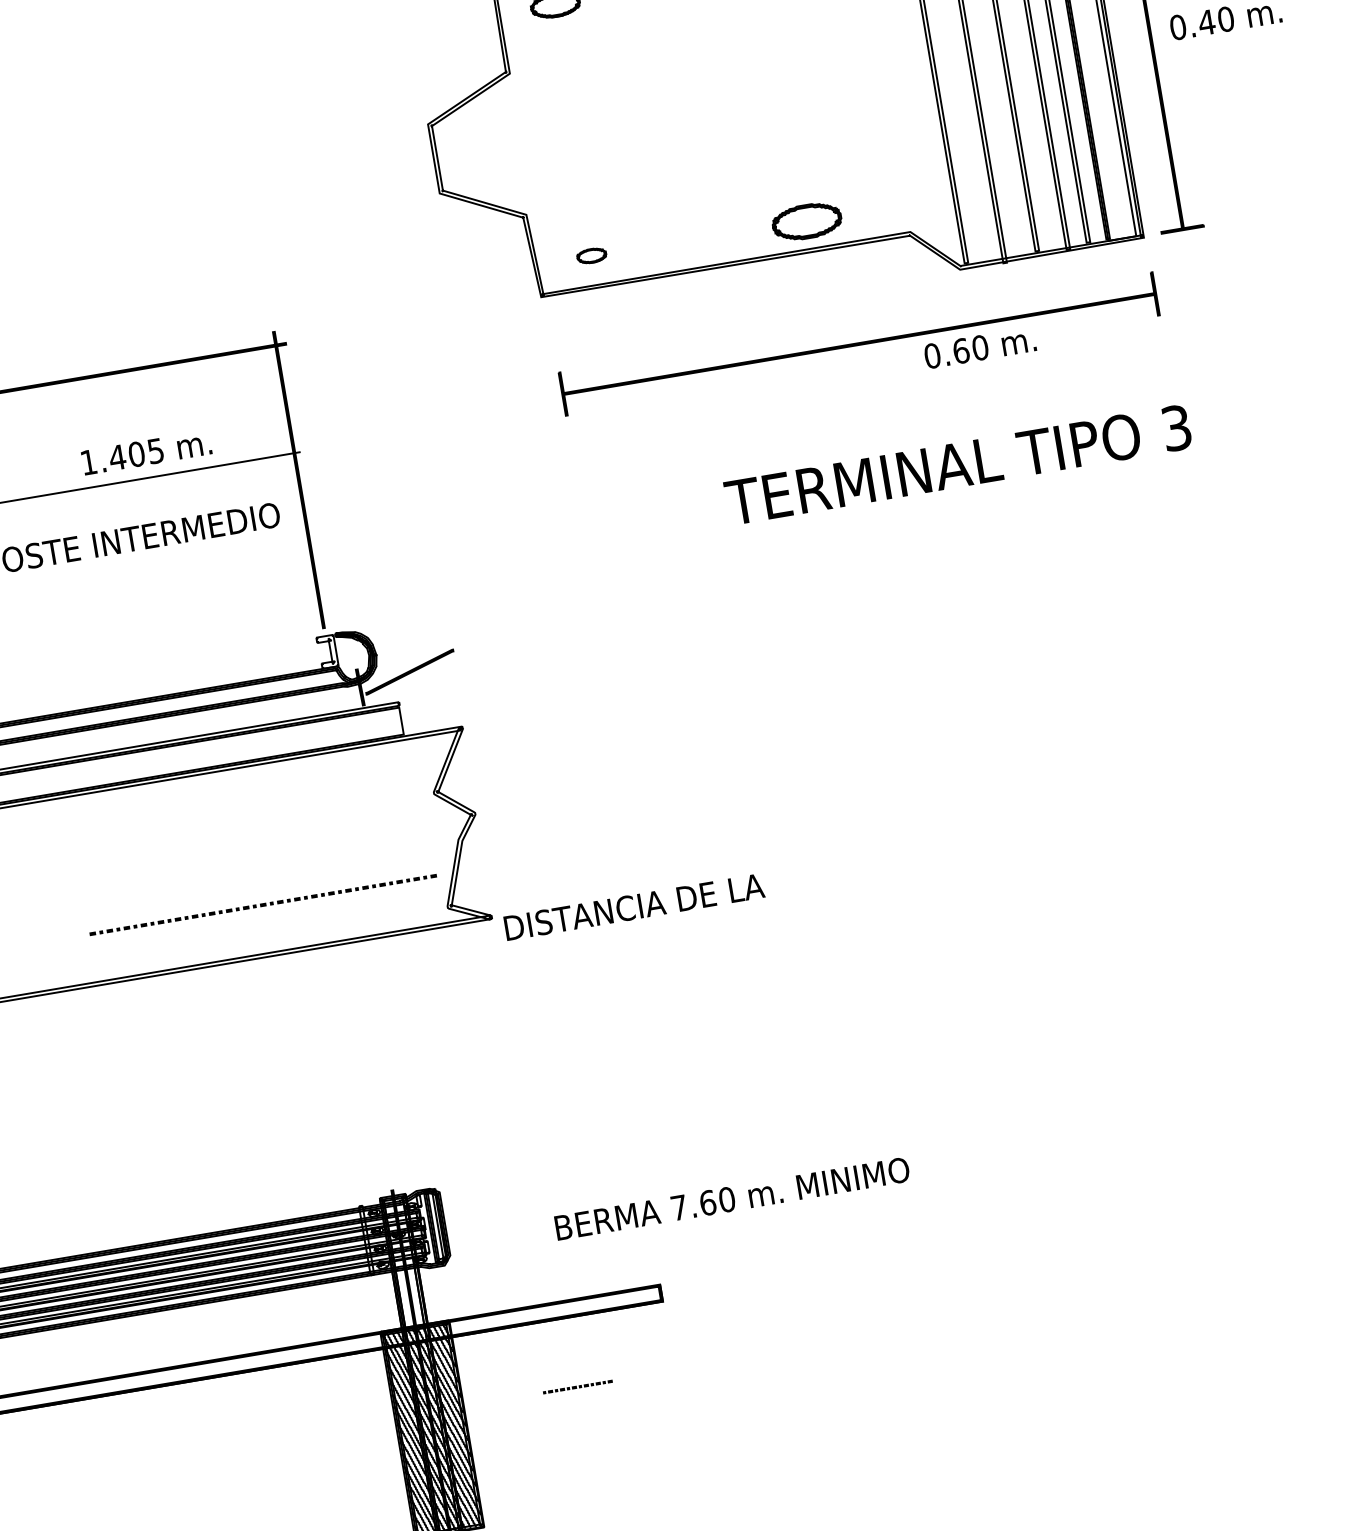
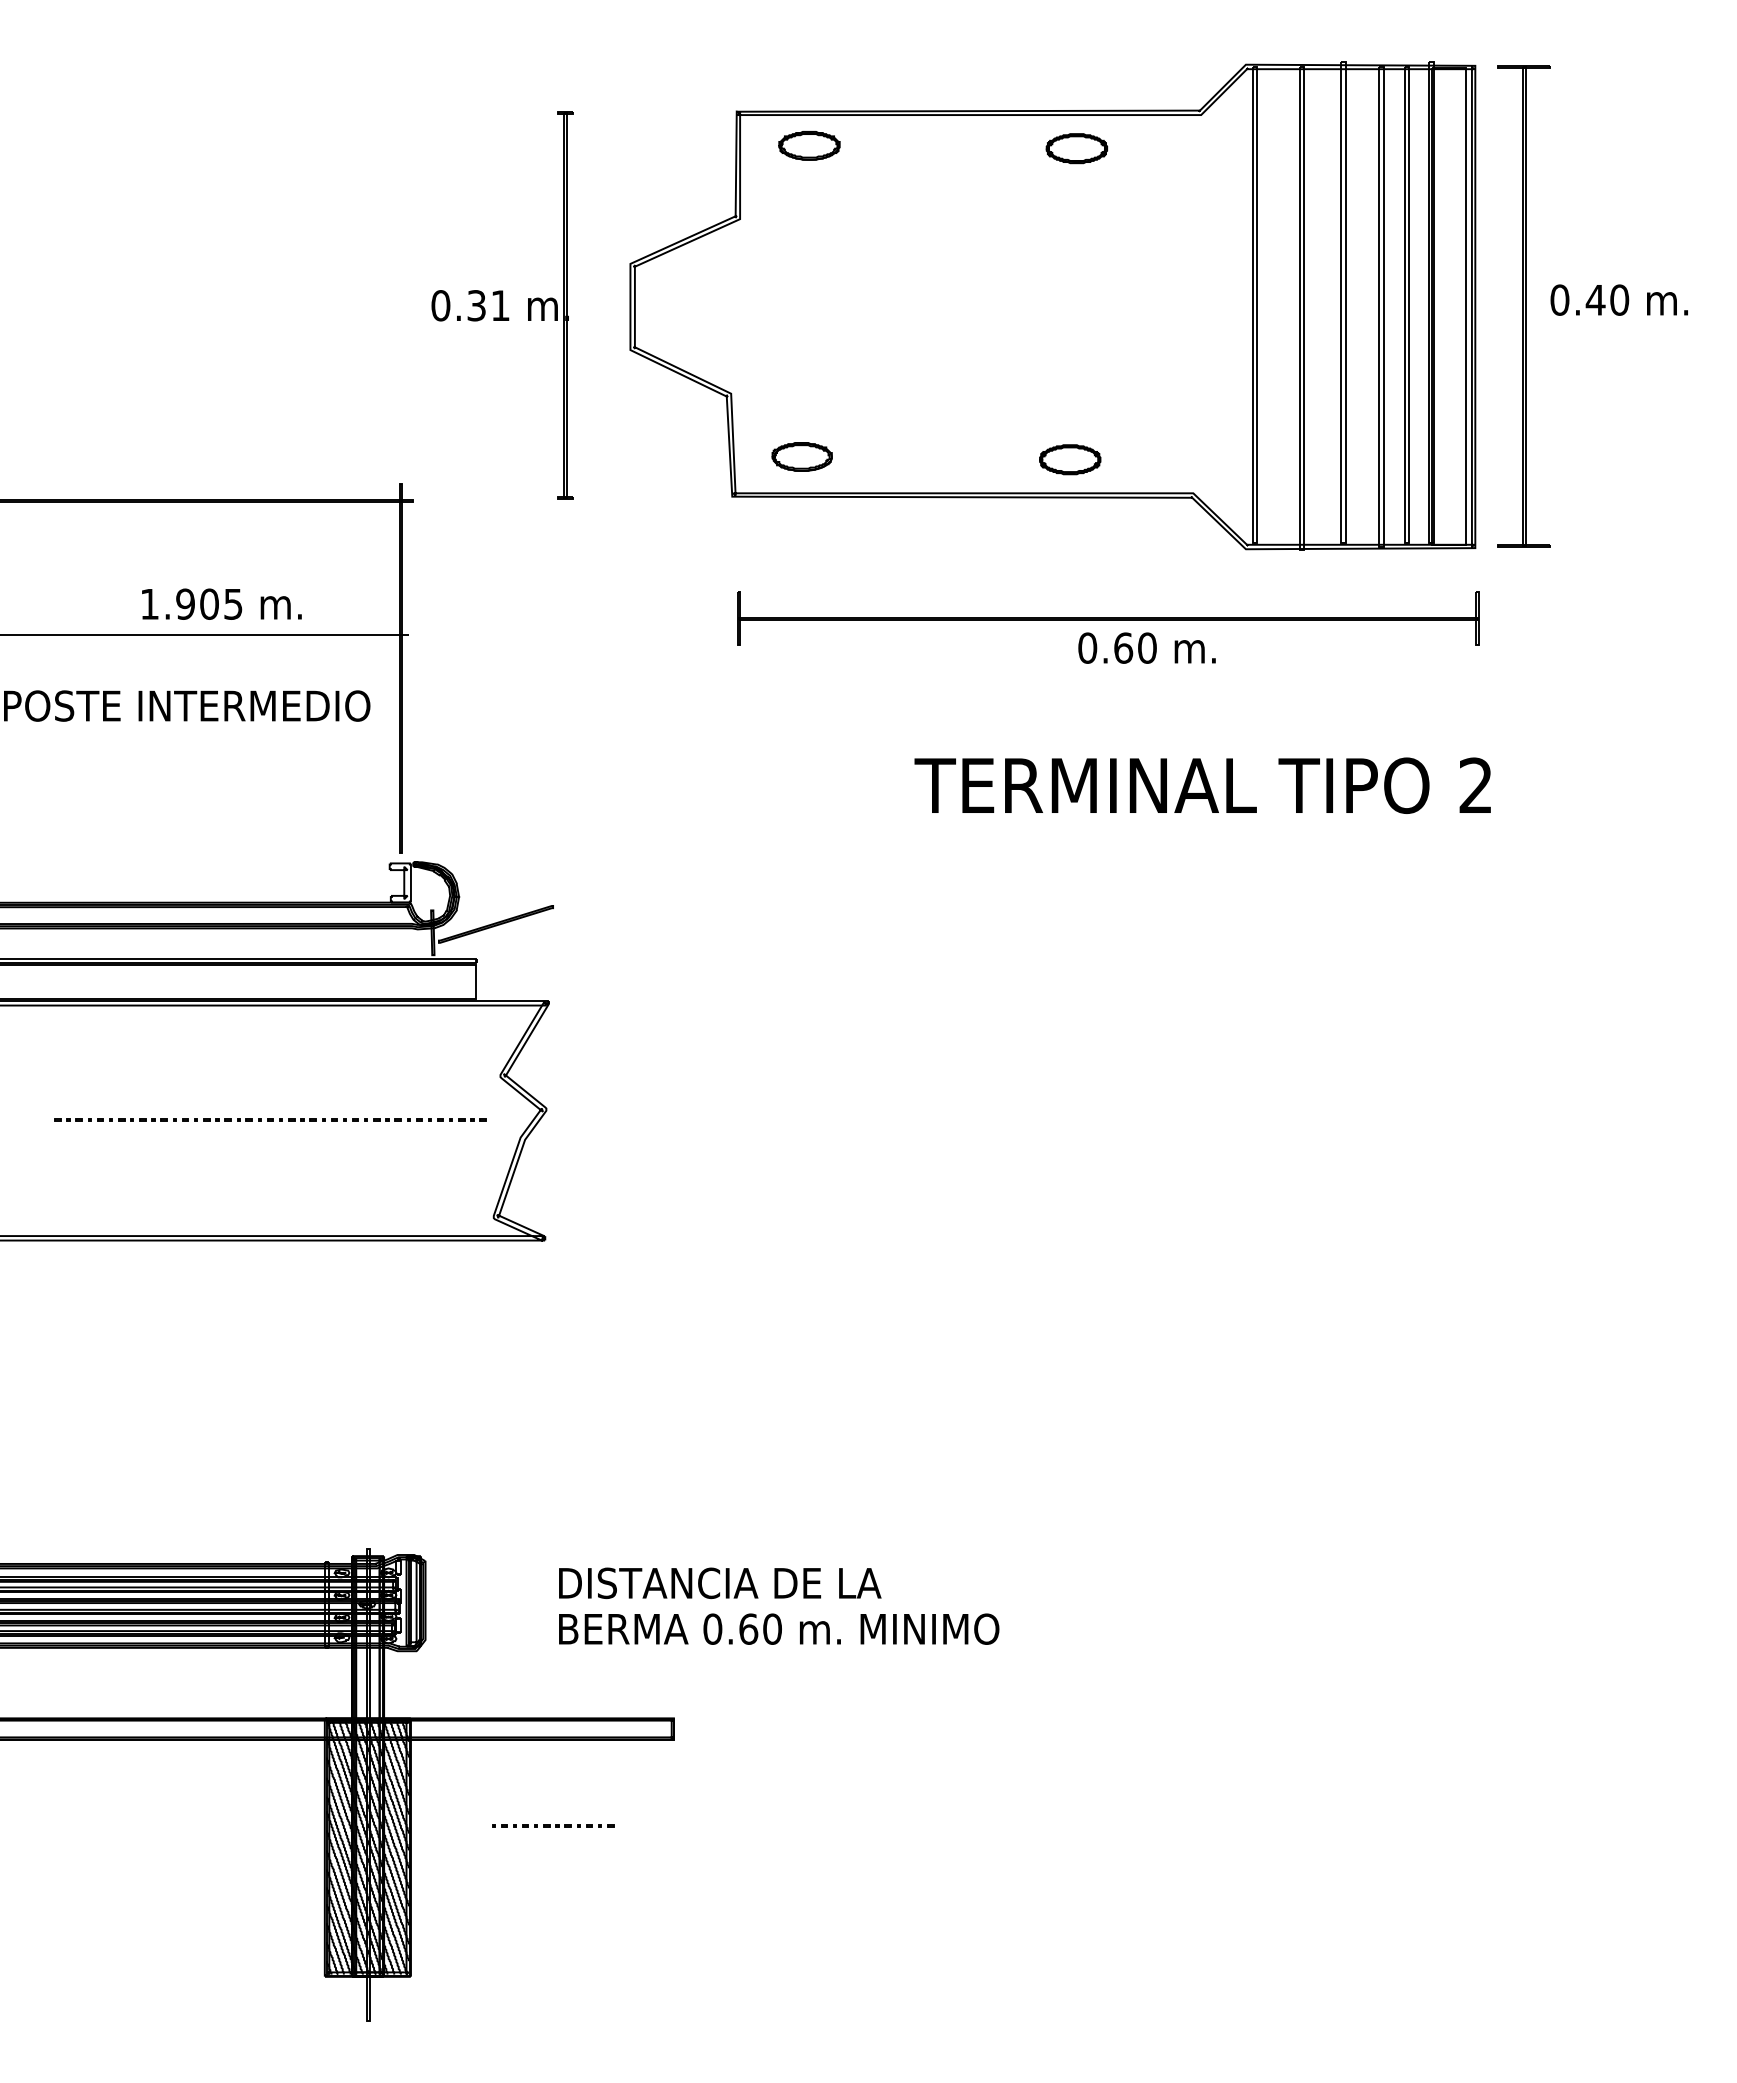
part: (331, 175) -> (502, 305), added
part: (807, 221) -> (1070, 459), size x0.71
part: (591, 255) -> (801, 456), size x1.67
text: (979, 347) -> (1146, 647), moved
text: (1176, 427) -> (1475, 785), 3 -> 2
text: (117, 457) -> (185, 603), 1.405 -> 1.905
part: (263, 904) -> (270, 1119), moved
text: (634, 907) -> (720, 1583), moved
text: (678, 1207) -> (712, 1628), 7.60 -> 0.60
part: (578, 1386) -> (553, 1825), size x1.43

